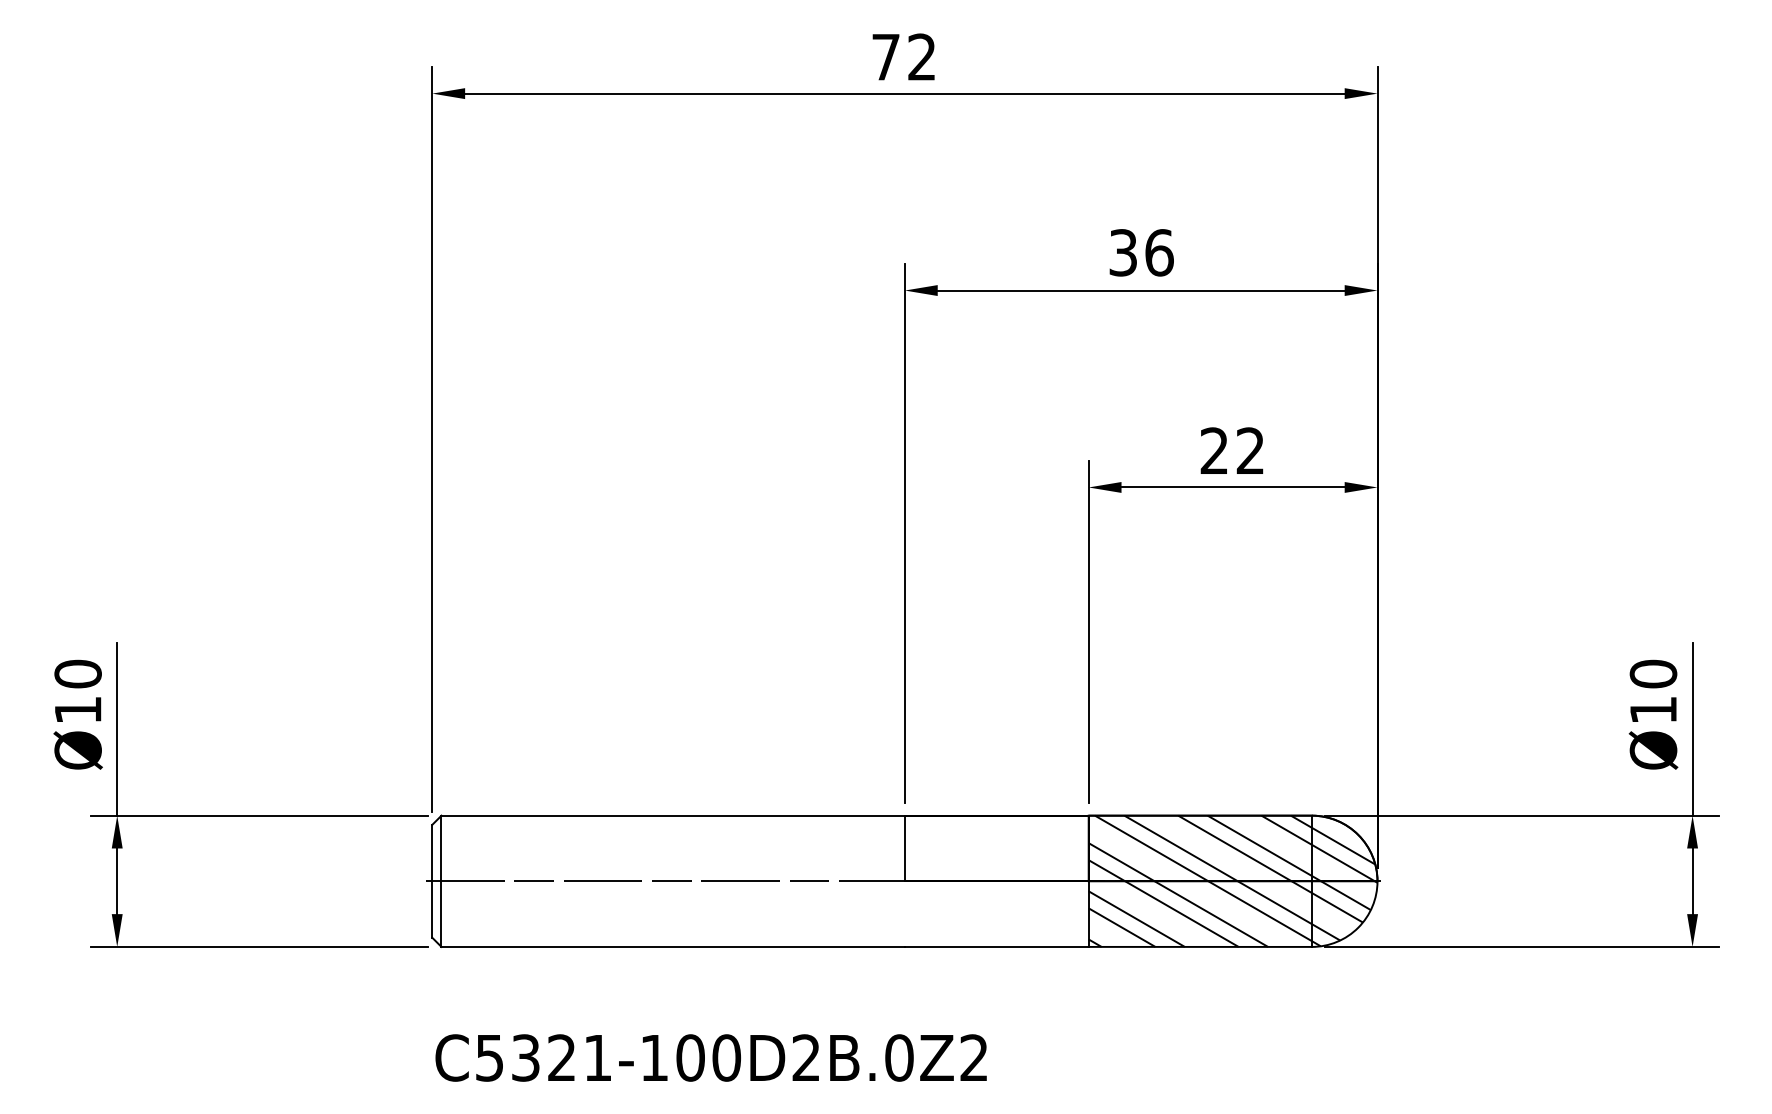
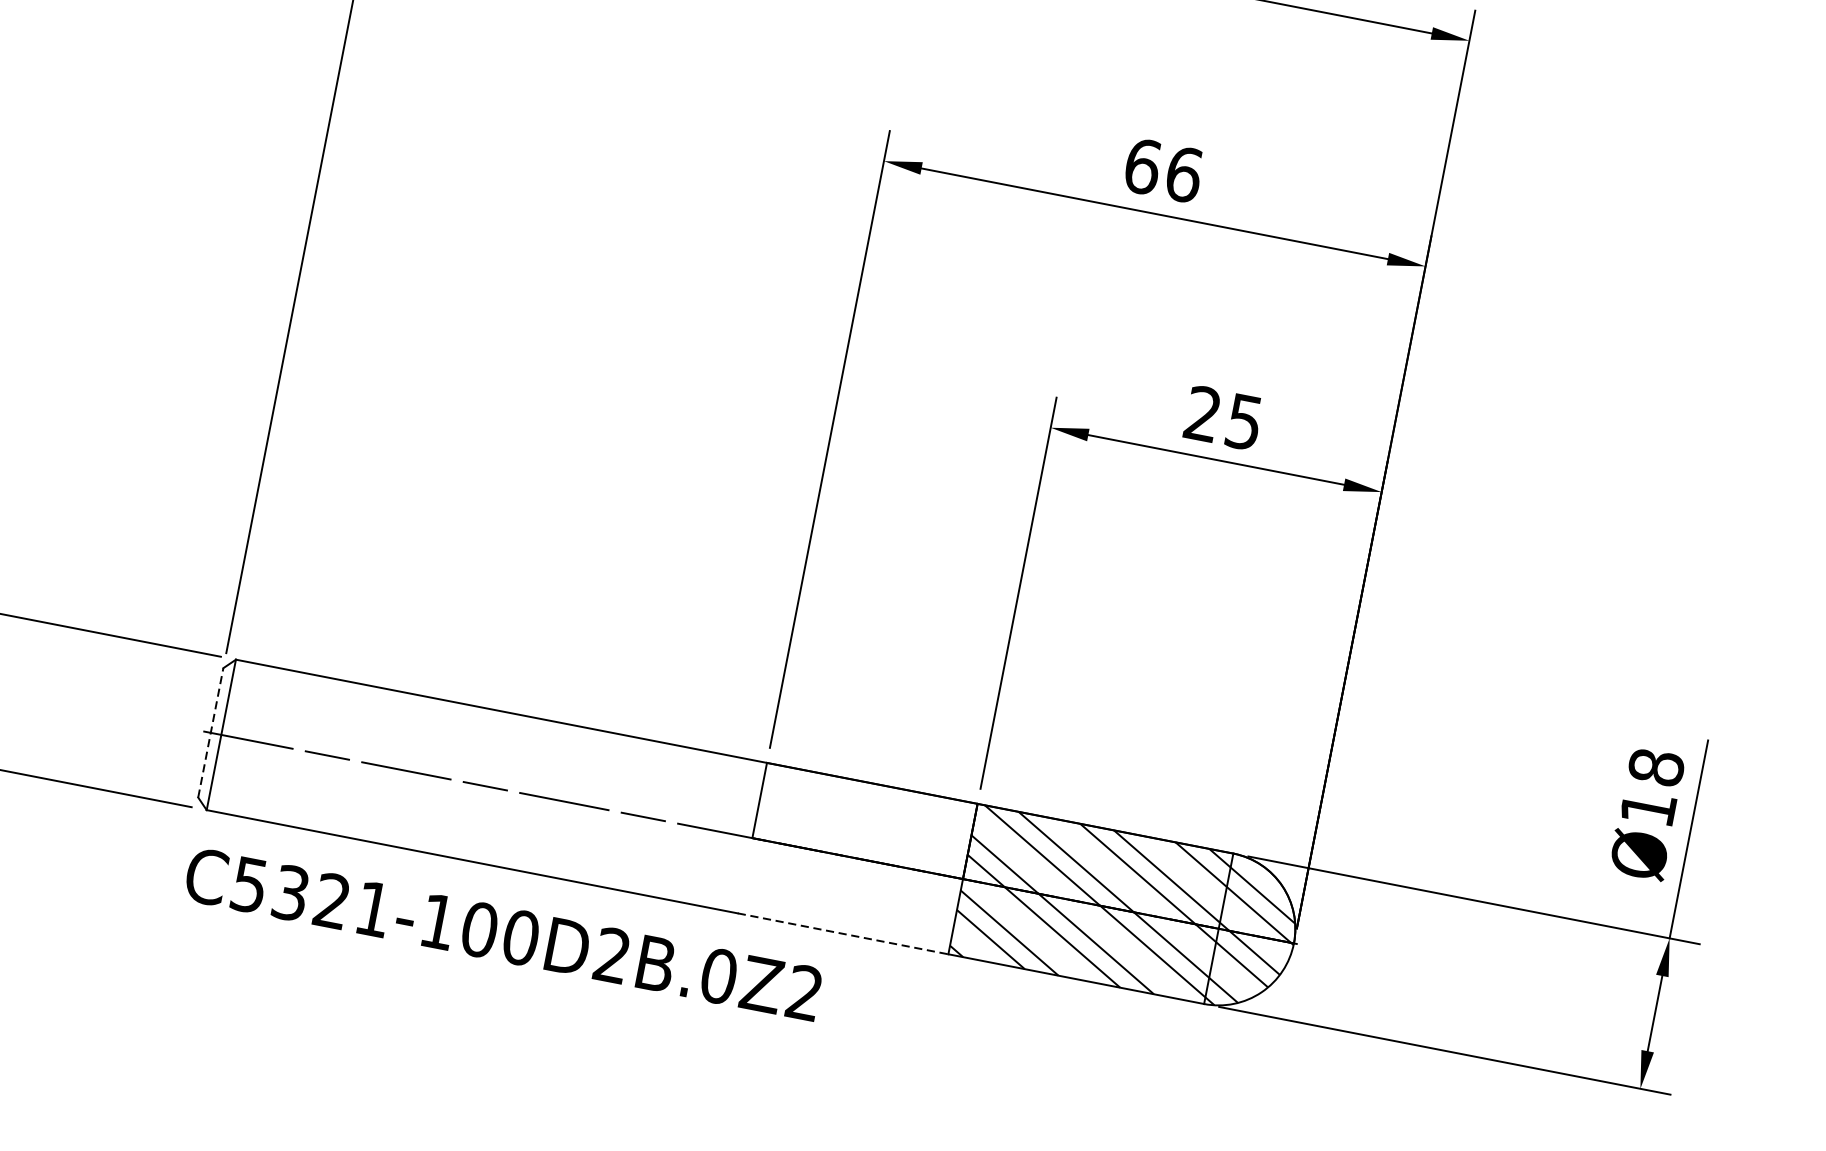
text: (1123, 252) -> (1142, 166), 36 -> 66
text: (1249, 450) -> (1243, 421), 22 -> 25
text: (1653, 673) -> (1656, 766), Ø10 -> Ø18
line: (432, 880) -> (211, 731), solid -> dashed
line: (996, 946) -> (842, 933), solid -> dashed
text: (710, 1057) -> (502, 933), moved

